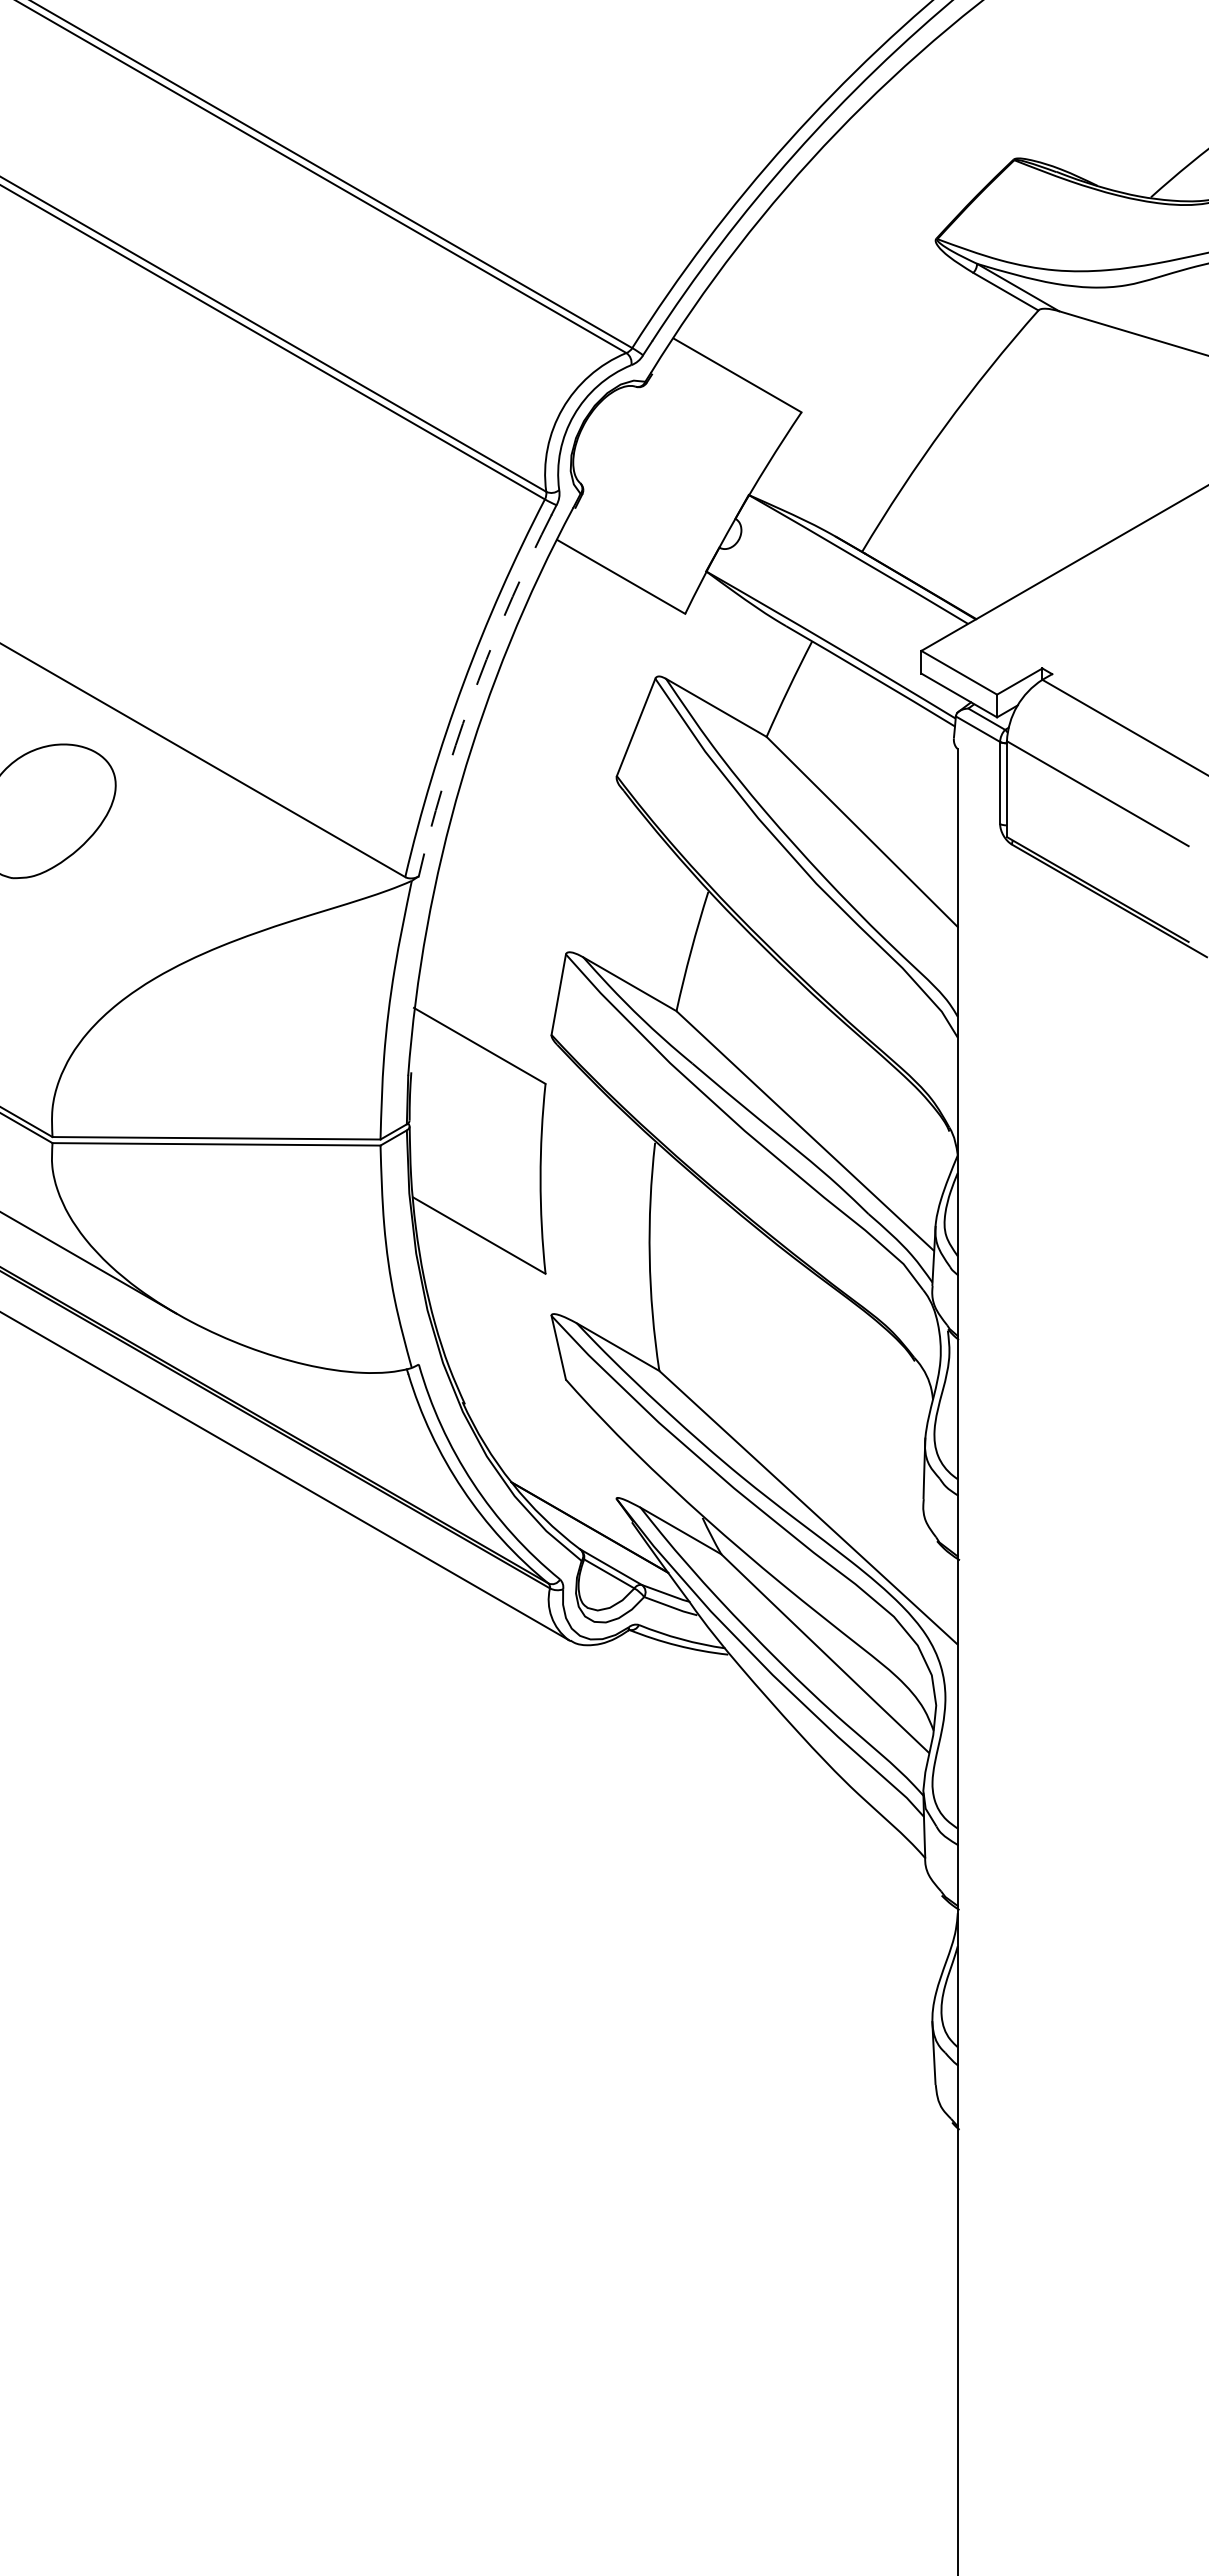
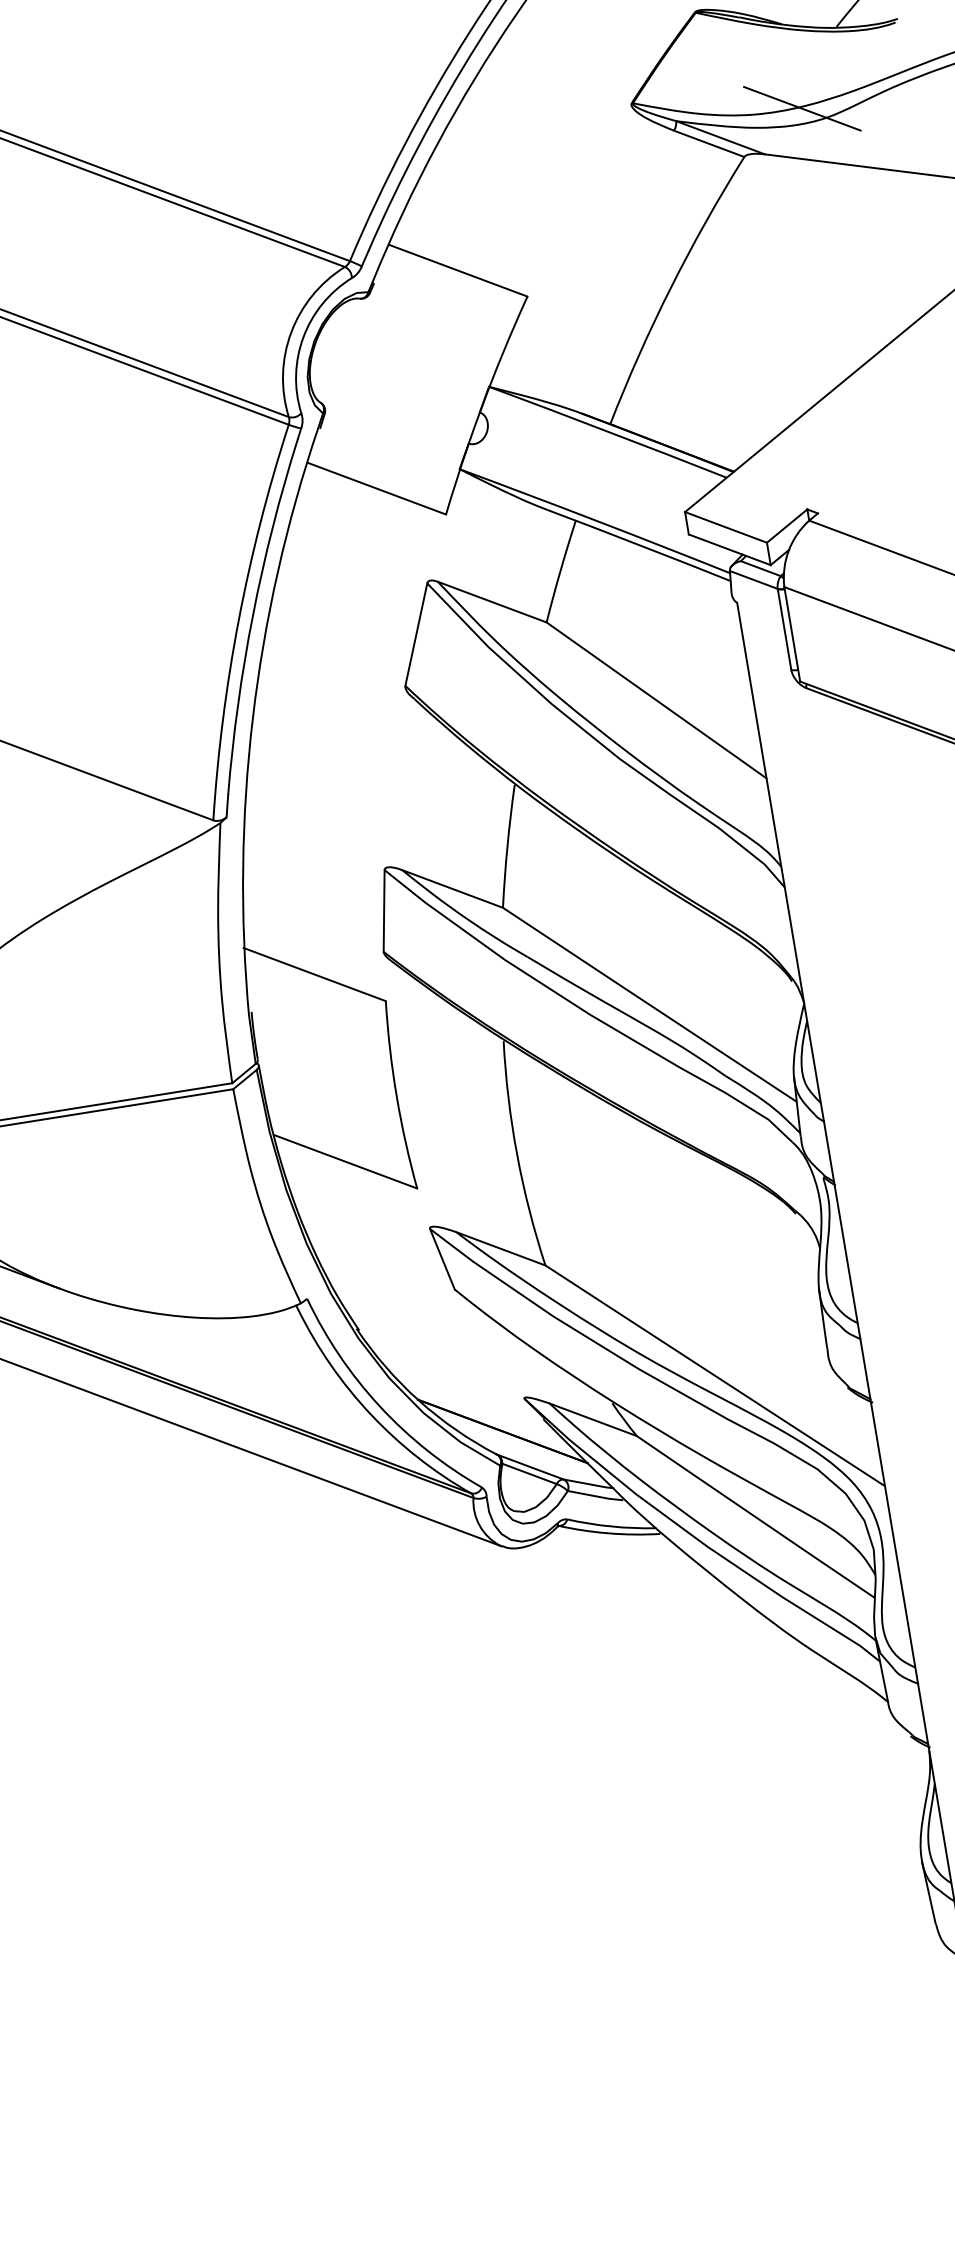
line: (1103, 272) -> (802, 108), added
arc: (478, 680) -> (253, 614), dashed -> solid

